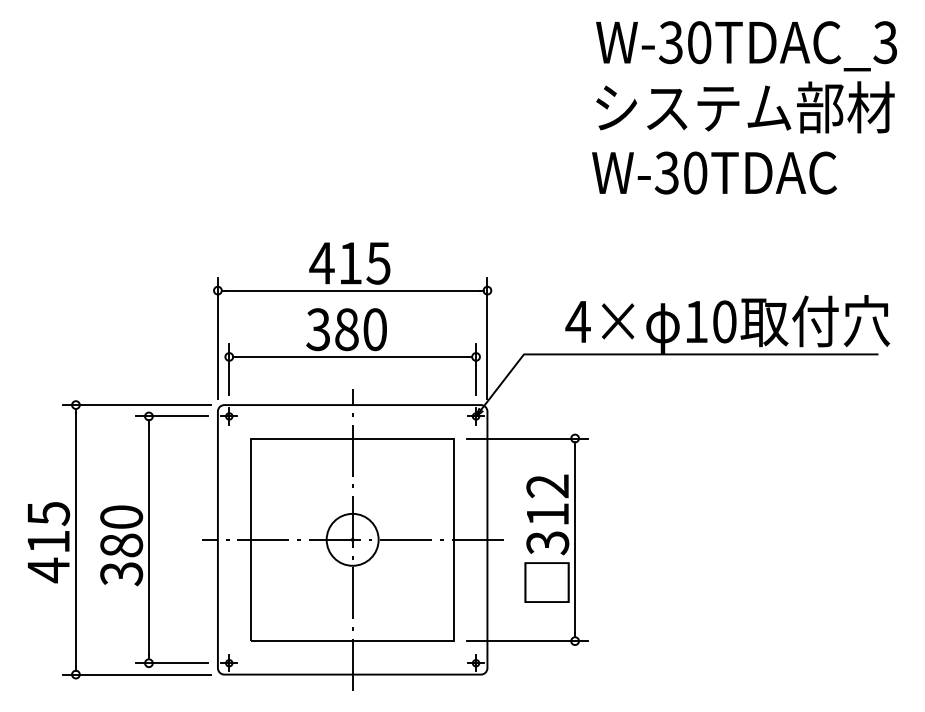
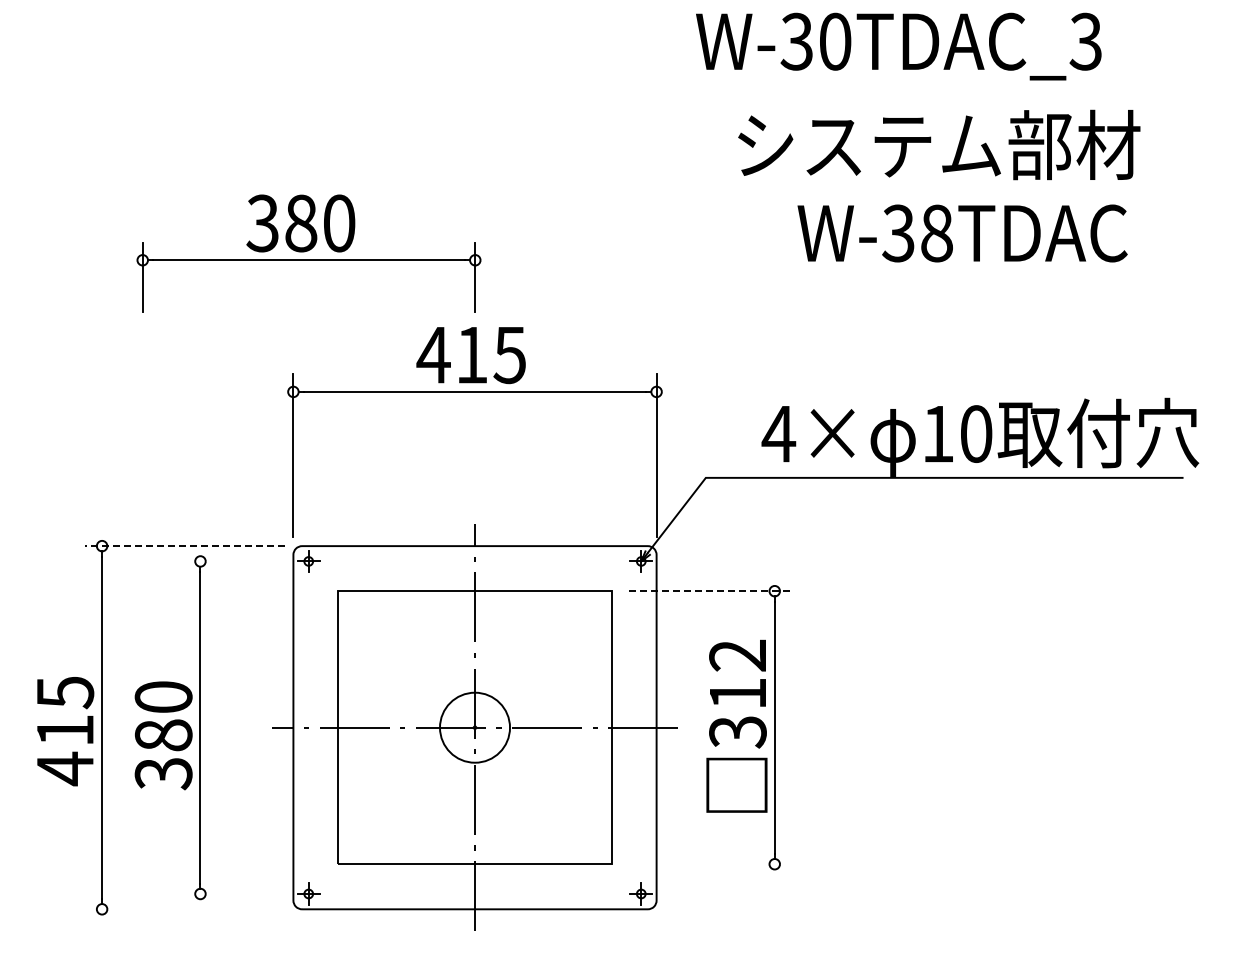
text: (746, 46) -> (898, 46), moved
text: (745, 107) -> (939, 144), moved
text: (695, 173) -> (936, 233), W-30TDAC -> W-38TDAC
part: (352, 351) -> (308, 253), moved
line: (137, 405) -> (184, 546), solid -> dashed
line: (171, 416) -> (231, 561), removed
line: (527, 438) -> (710, 591), solid -> dashed
line: (527, 641) -> (710, 864), removed
line: (171, 663) -> (231, 894), removed
line: (137, 674) -> (184, 909), removed

